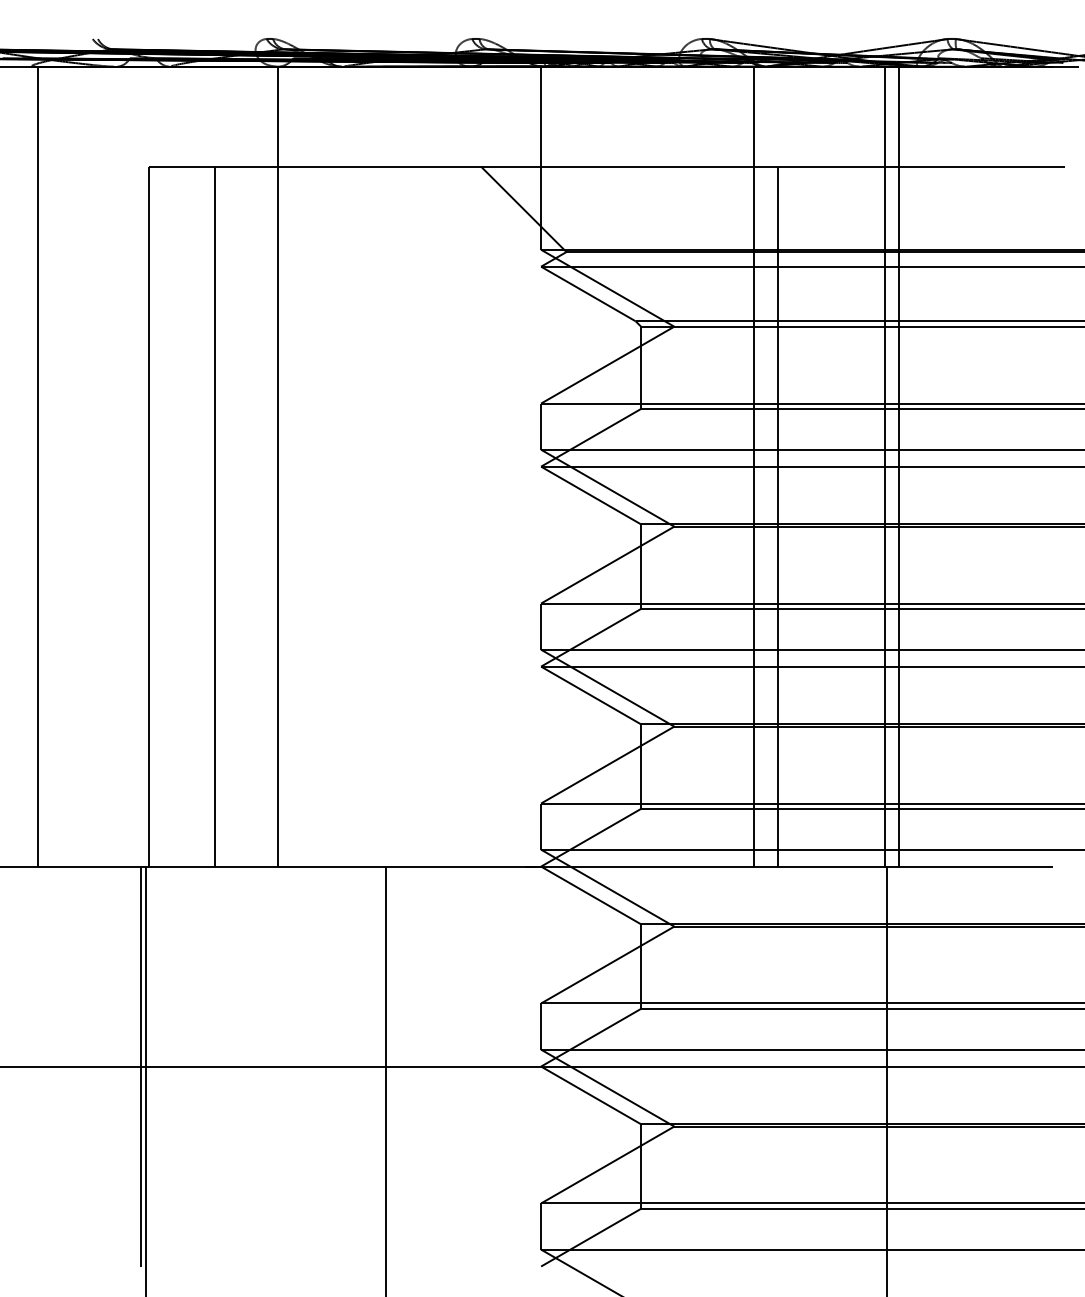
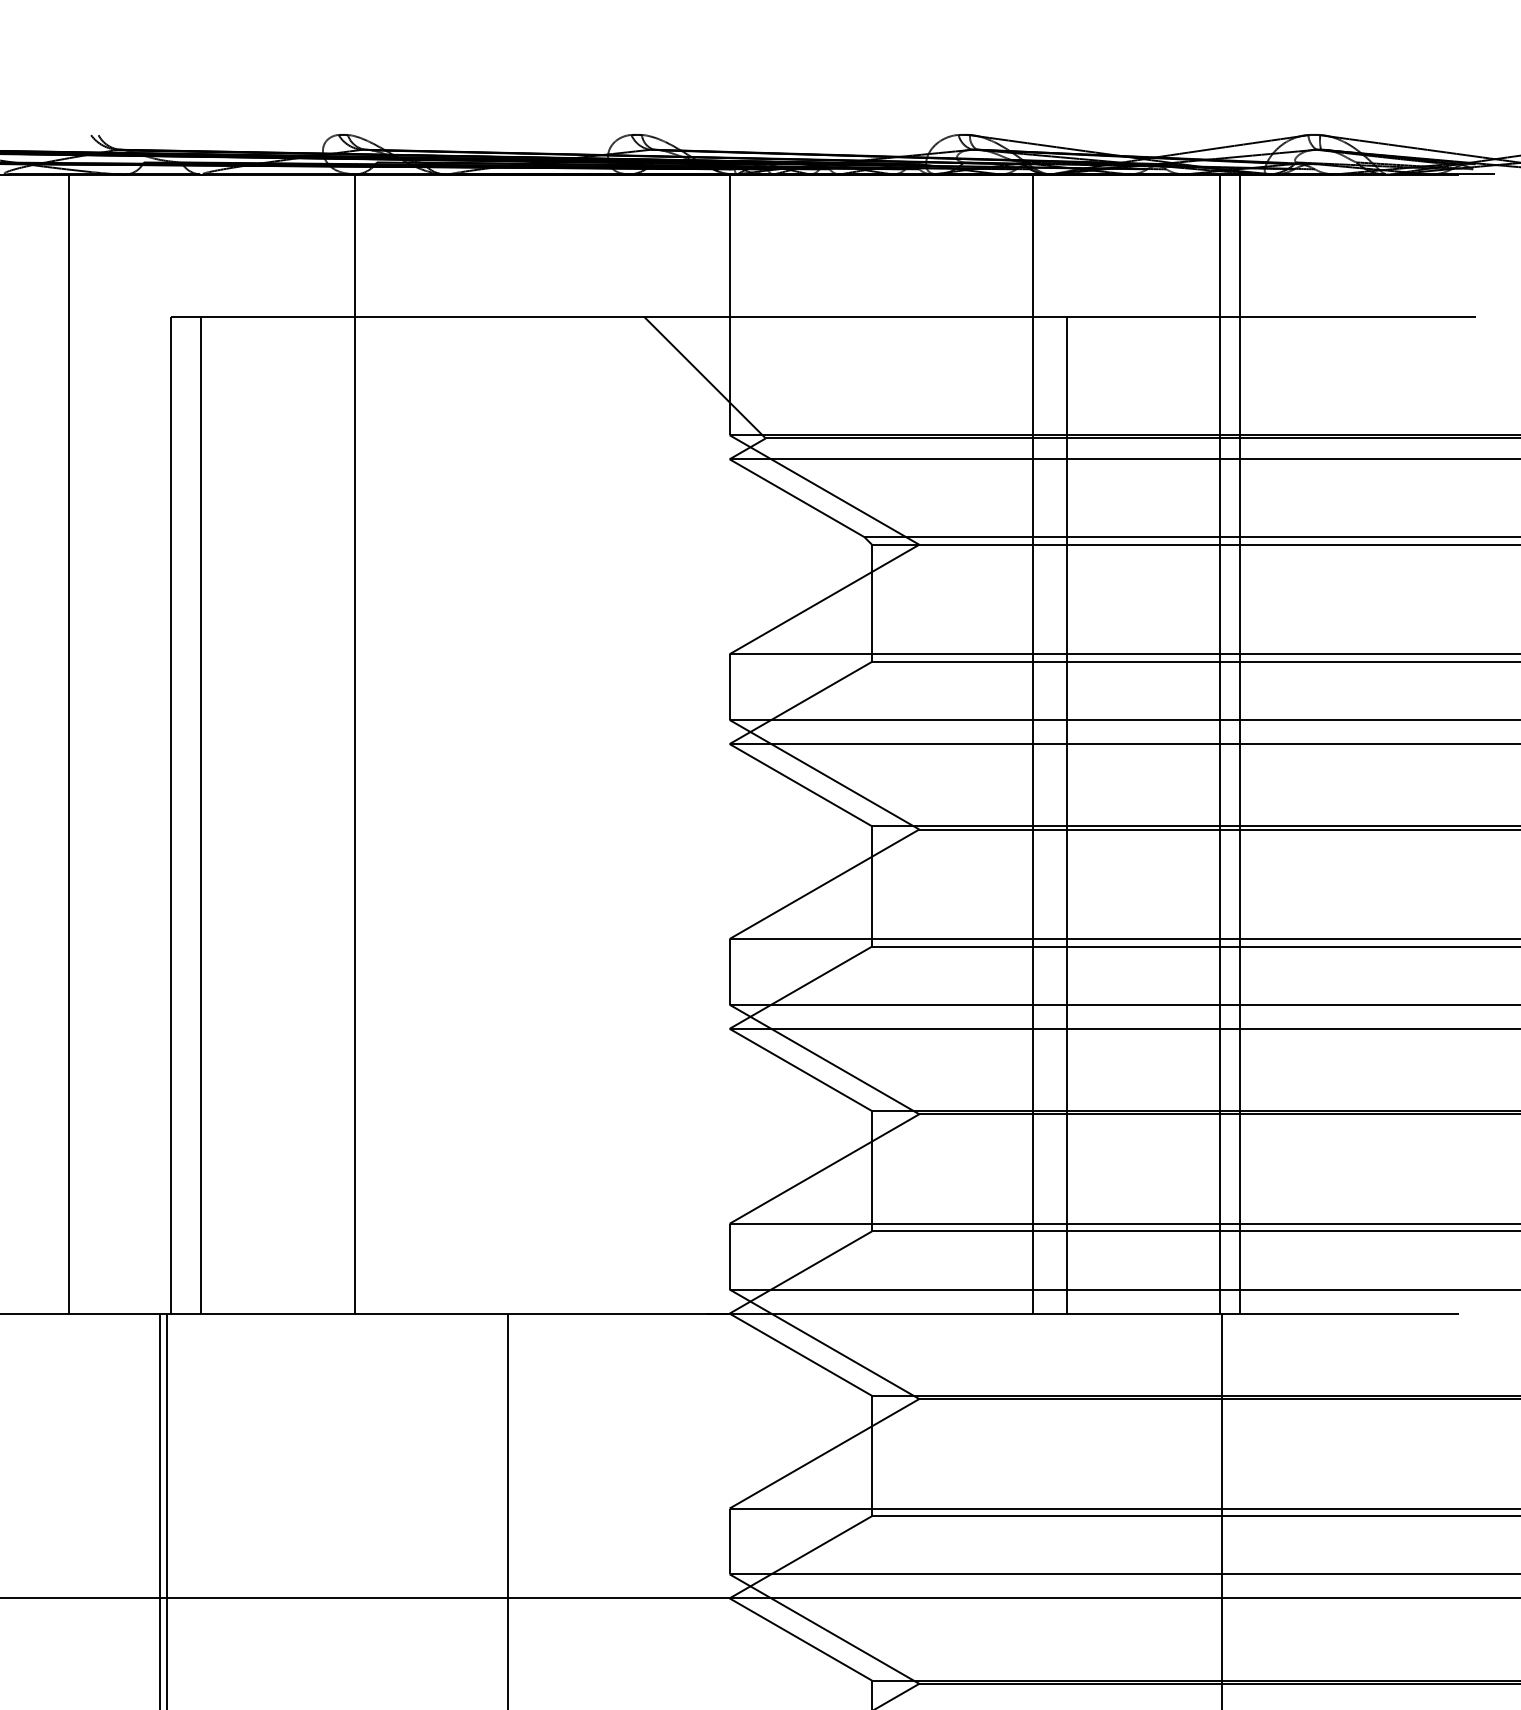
line: (38, 466) -> (69, 743), moved
line: (214, 516) -> (200, 815), moved

